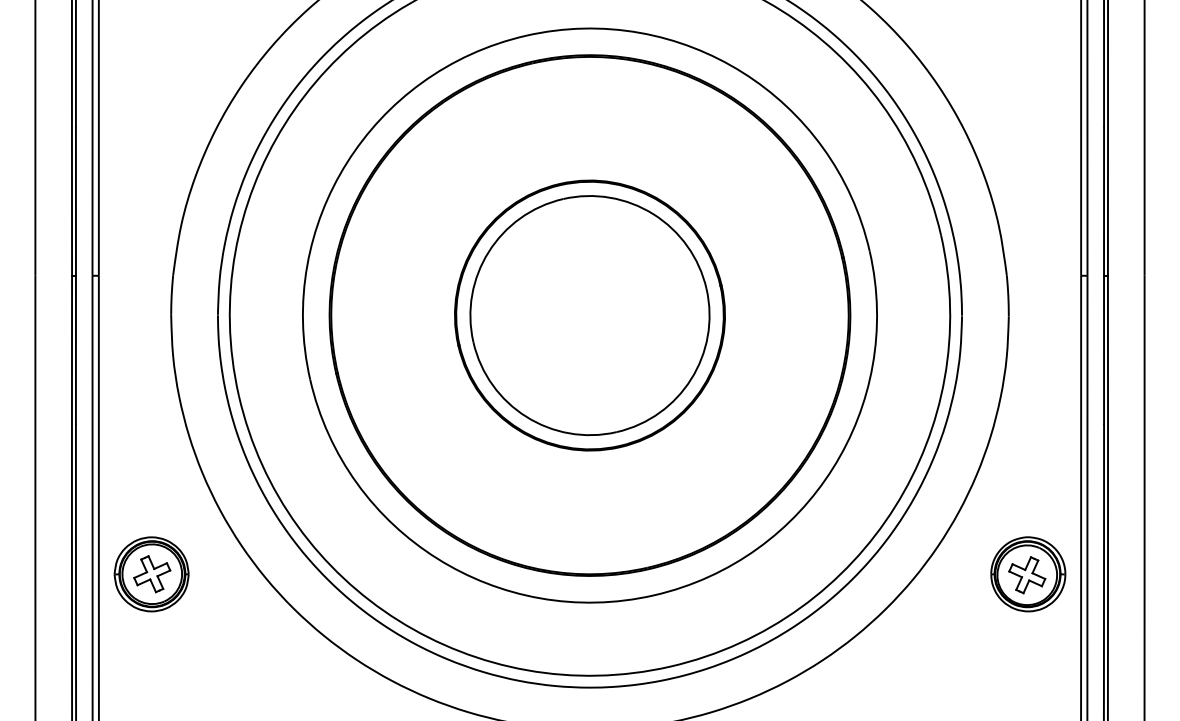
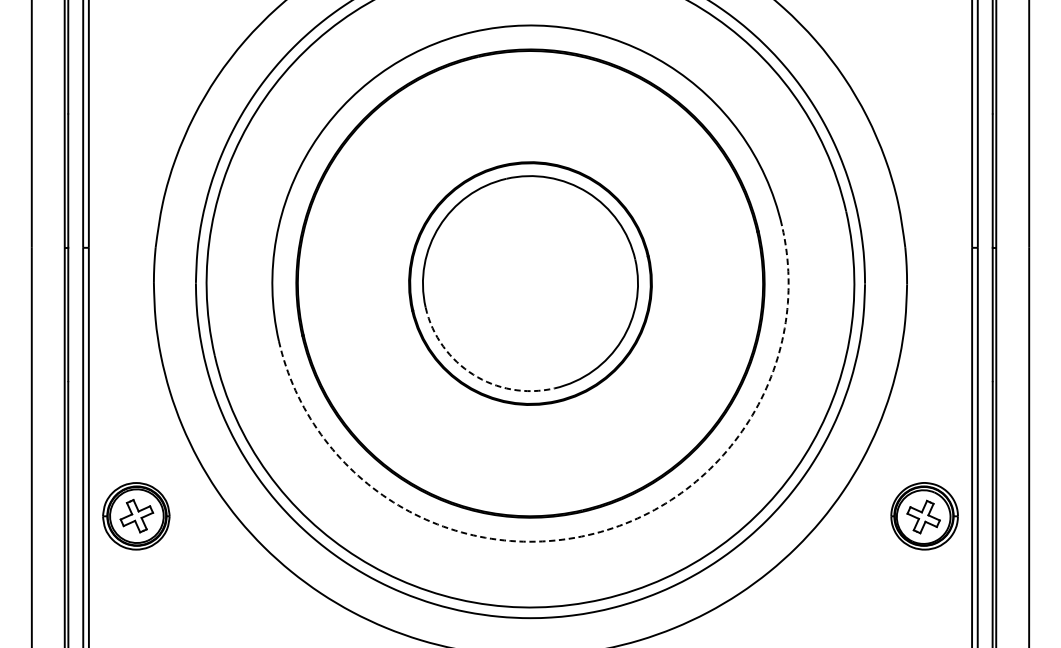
arc: (526, 416) -> (473, 374), solid -> dashed
arc: (654, 595) -> (588, 535), solid -> dashed

